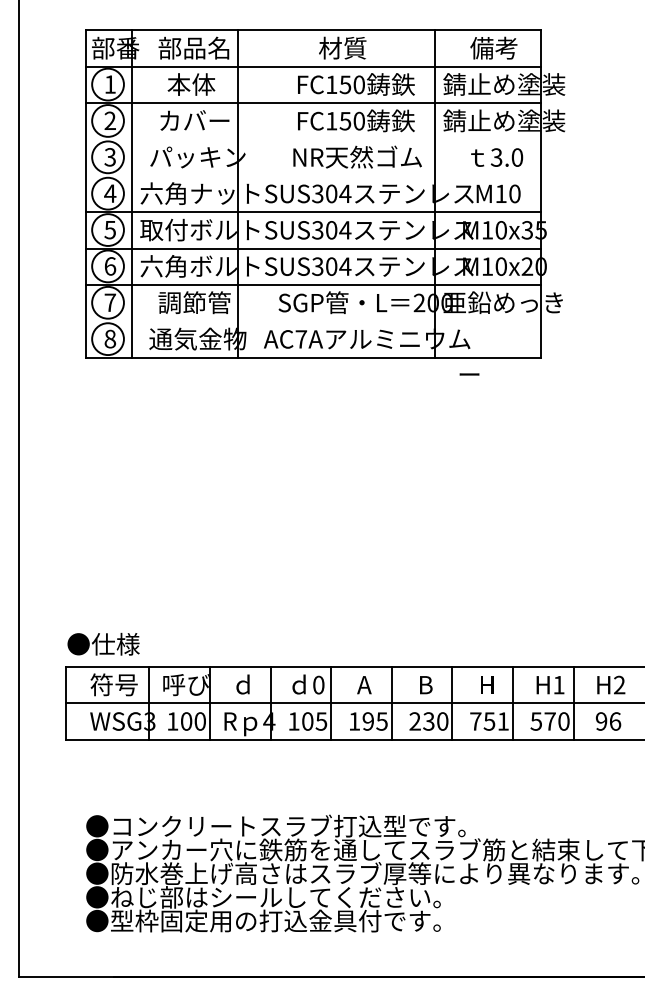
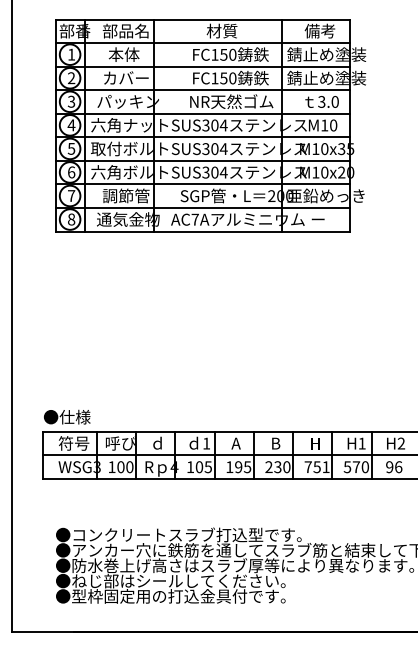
line: (314, 139) -> (203, 90), added
line: (314, 175) -> (203, 113), added
line: (314, 320) -> (203, 207), added
text: (468, 374) -> (317, 219), moved
text: (318, 684) -> (206, 443), 0 -> 1

